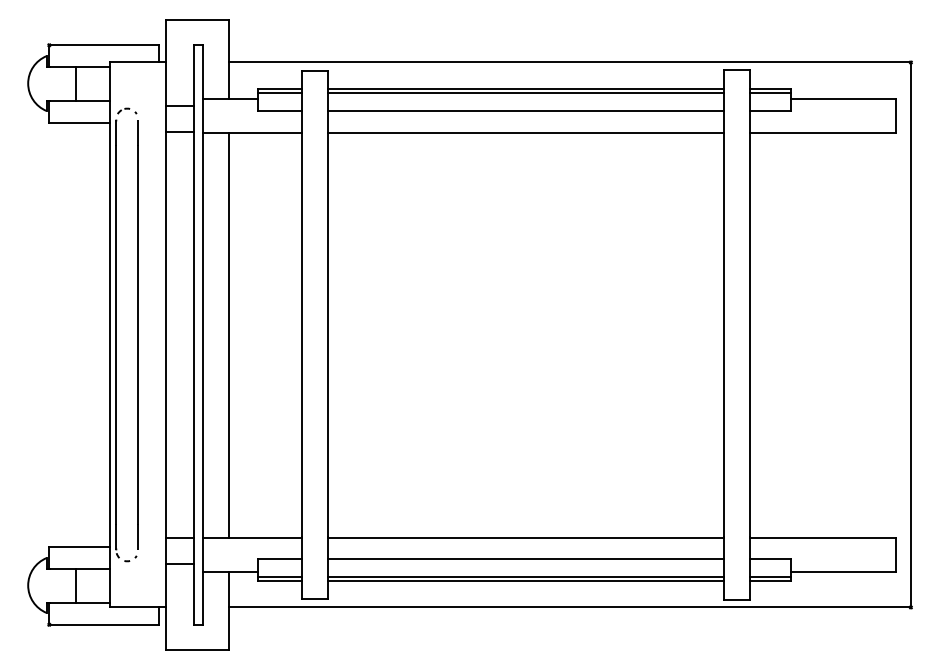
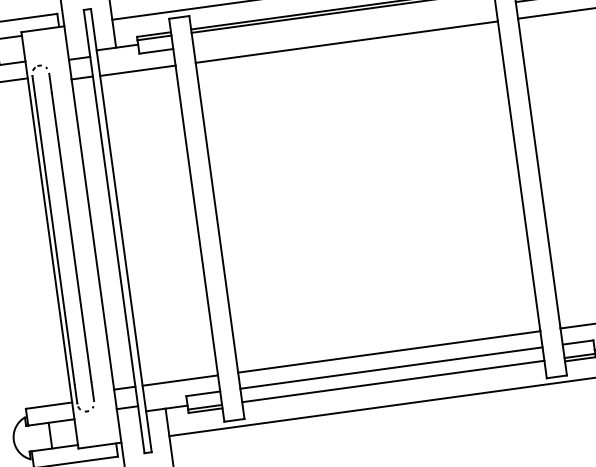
line: (525, 110) -> (344, 25), removed
line: (228, 335) -> (140, 228), removed
line: (525, 581) -> (393, 385), removed

